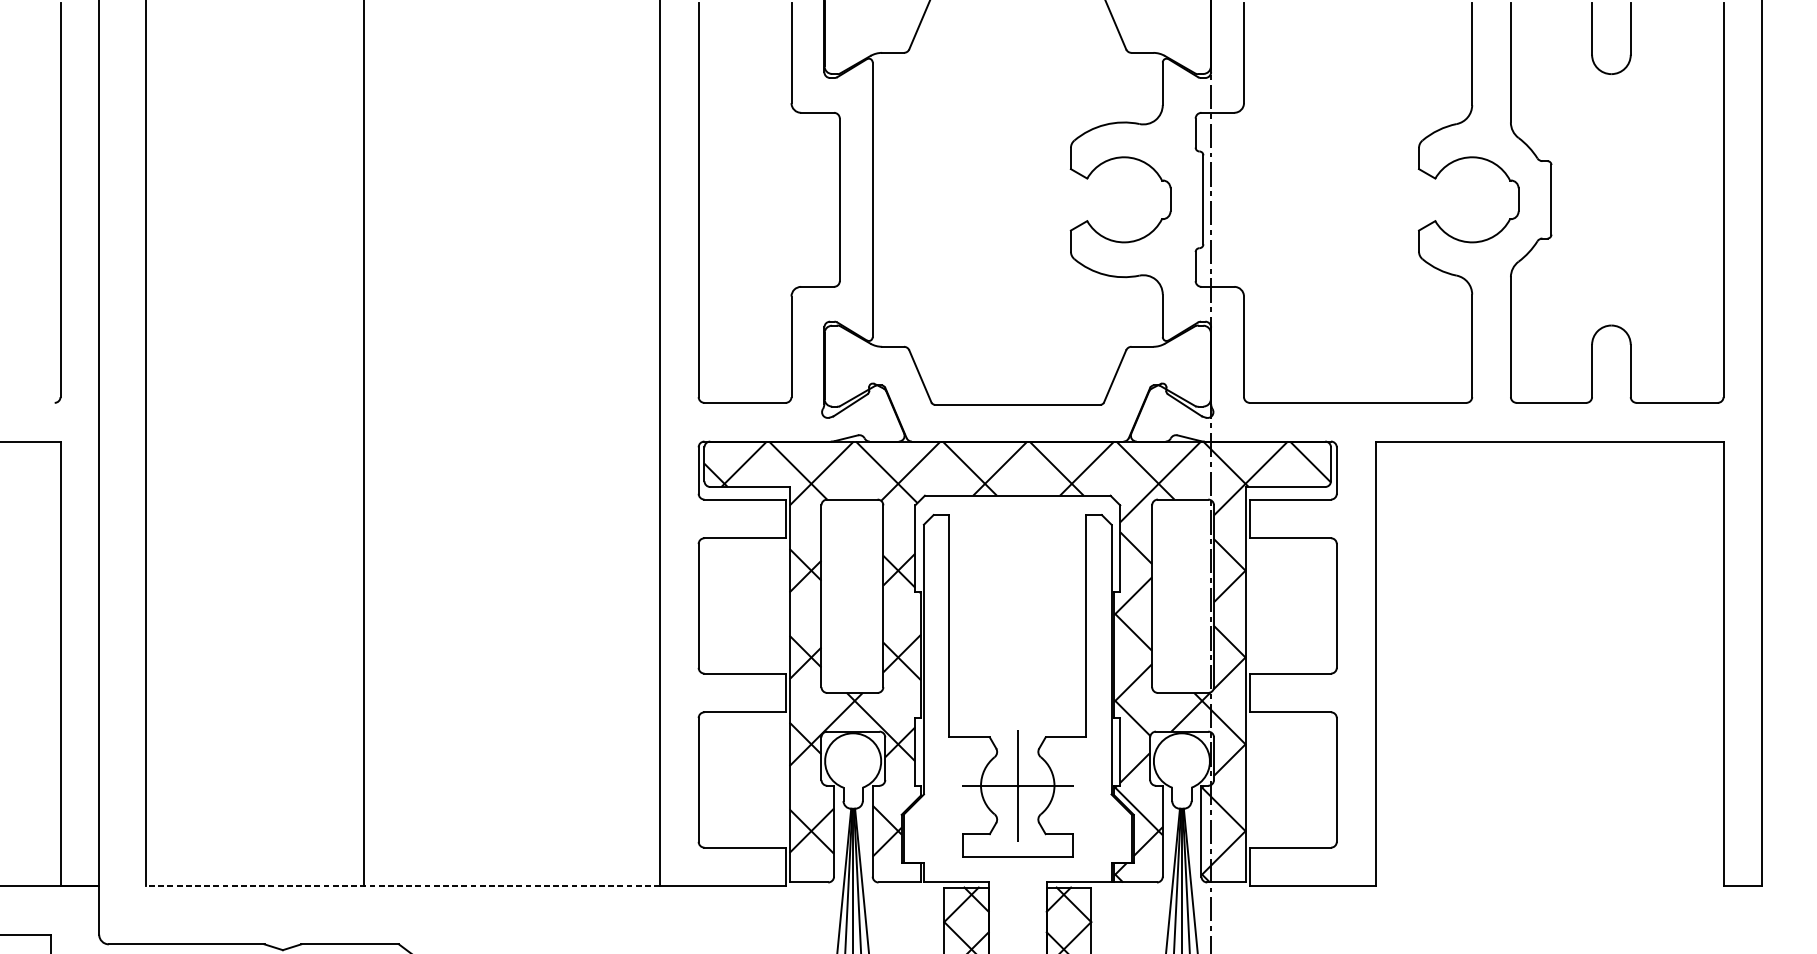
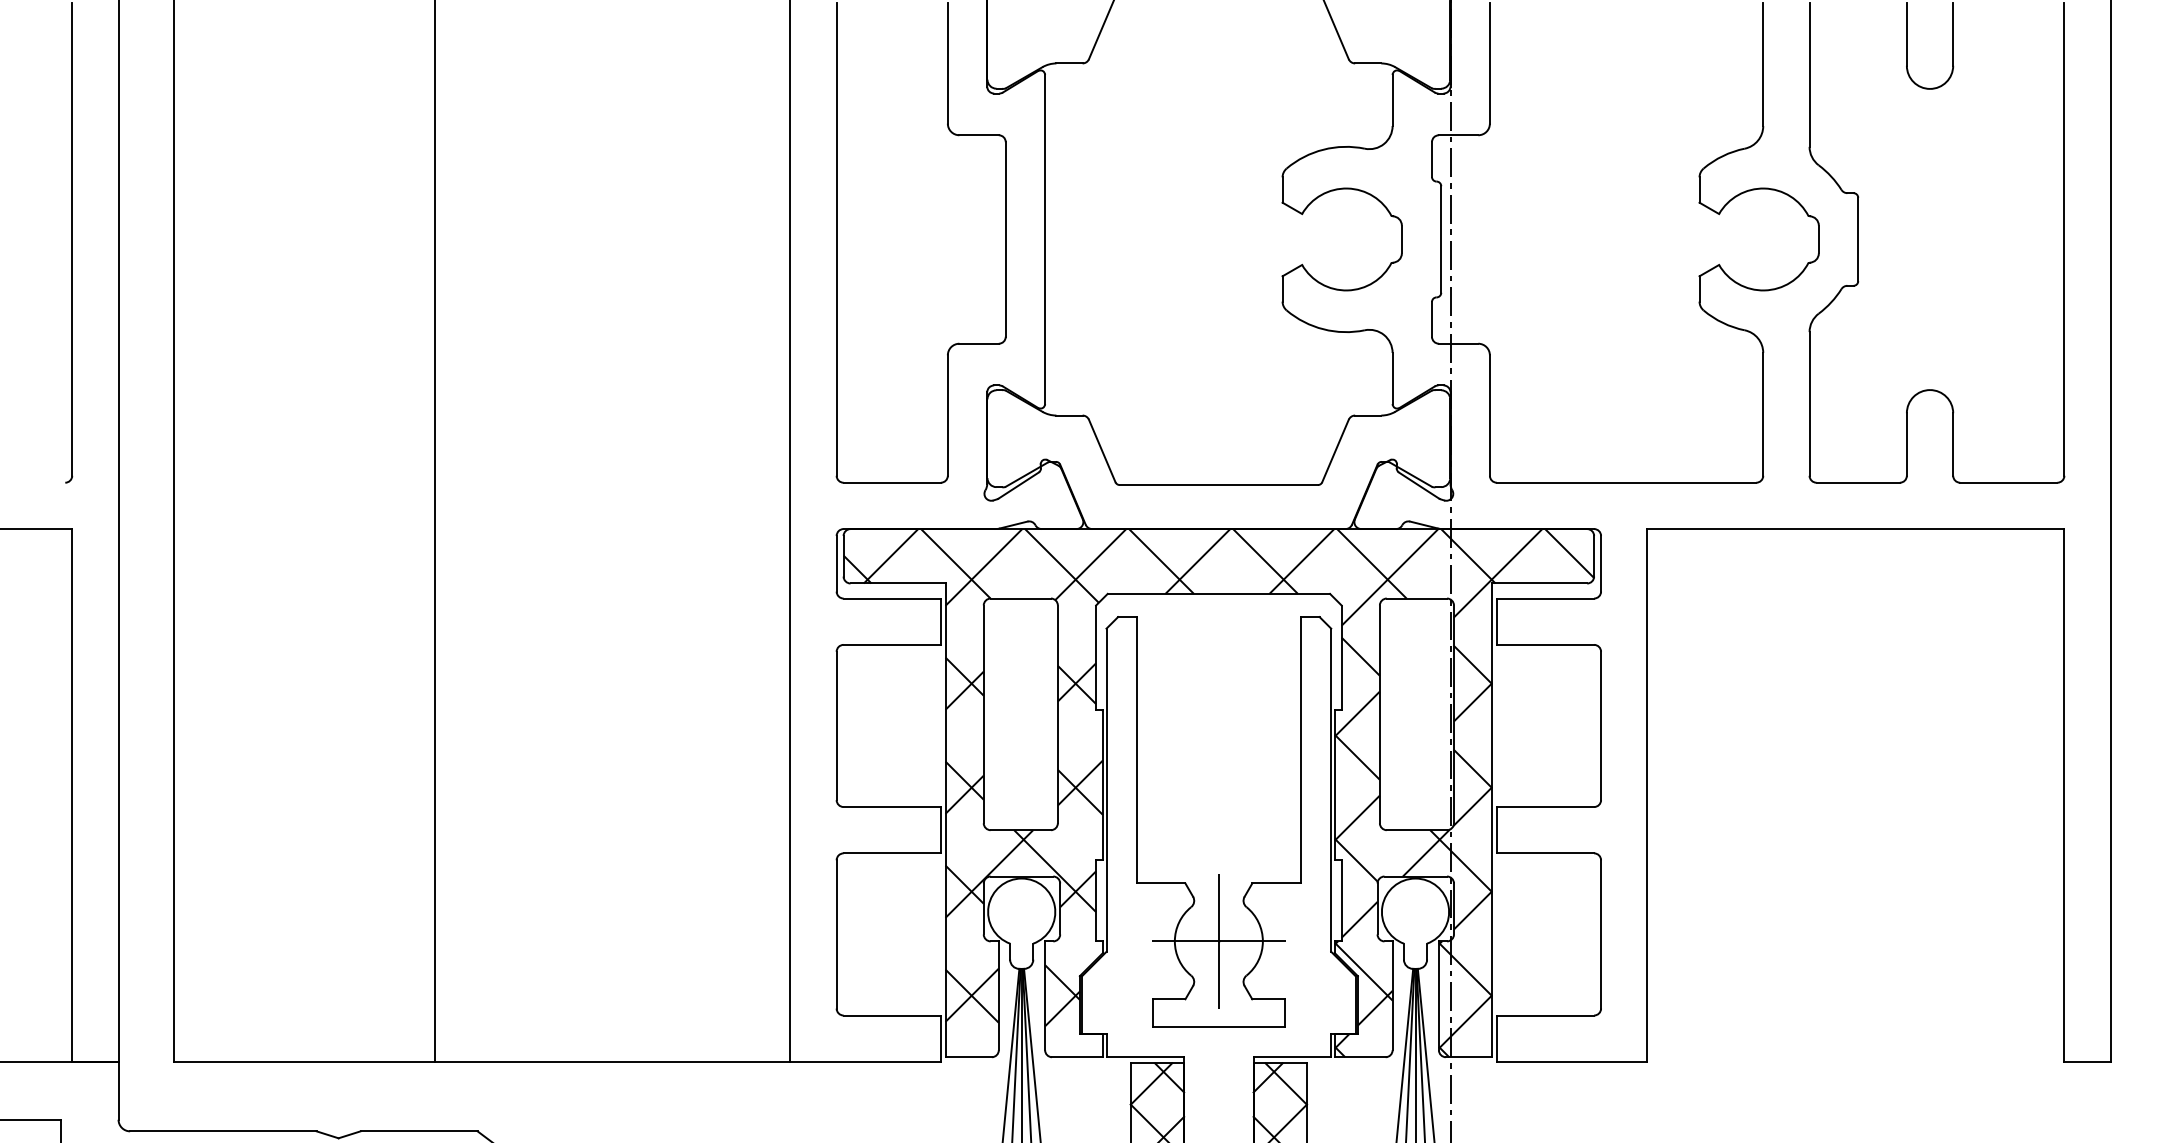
line: (402, 886) -> (481, 1061), dashed -> solid

